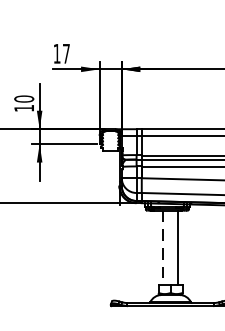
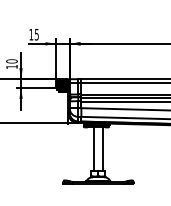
text: (65, 53) -> (36, 34), 17 -> 15
hatch: (109, 139) -> (62, 85), added
line: (163, 248) -> (94, 149), dashed -> solid

